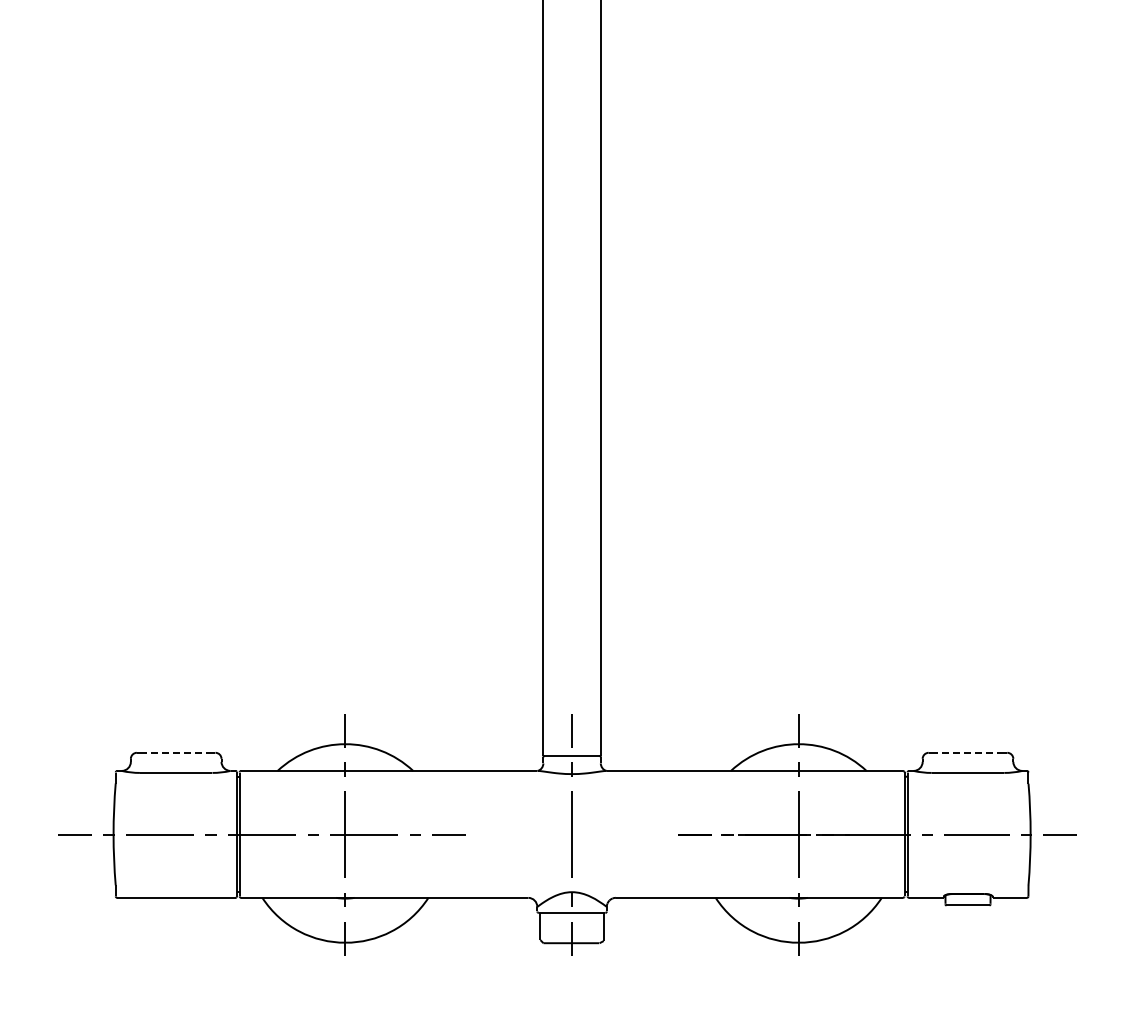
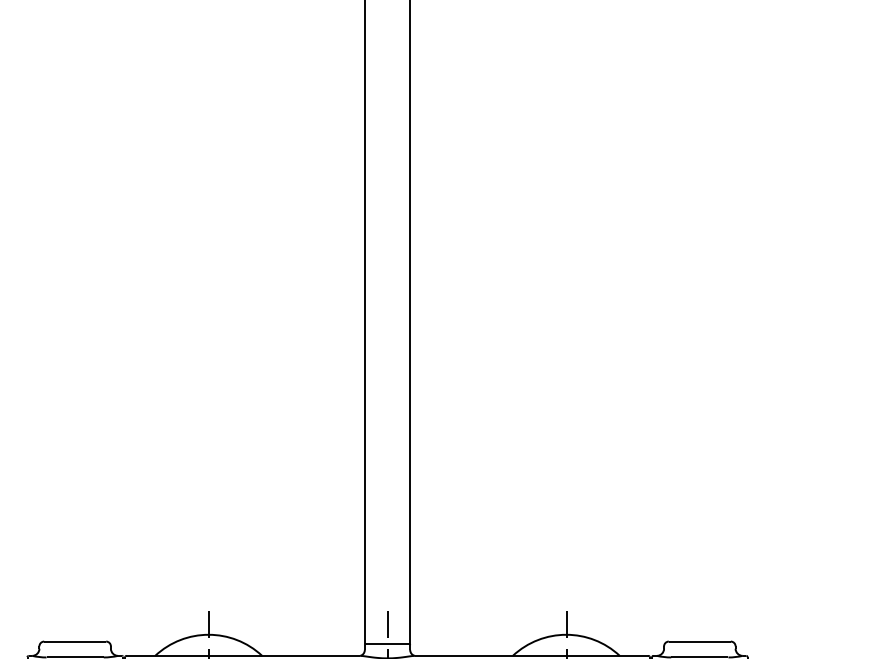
line: (176, 752) -> (75, 641), dashed -> solid
line: (967, 752) -> (699, 641), dashed -> solid

